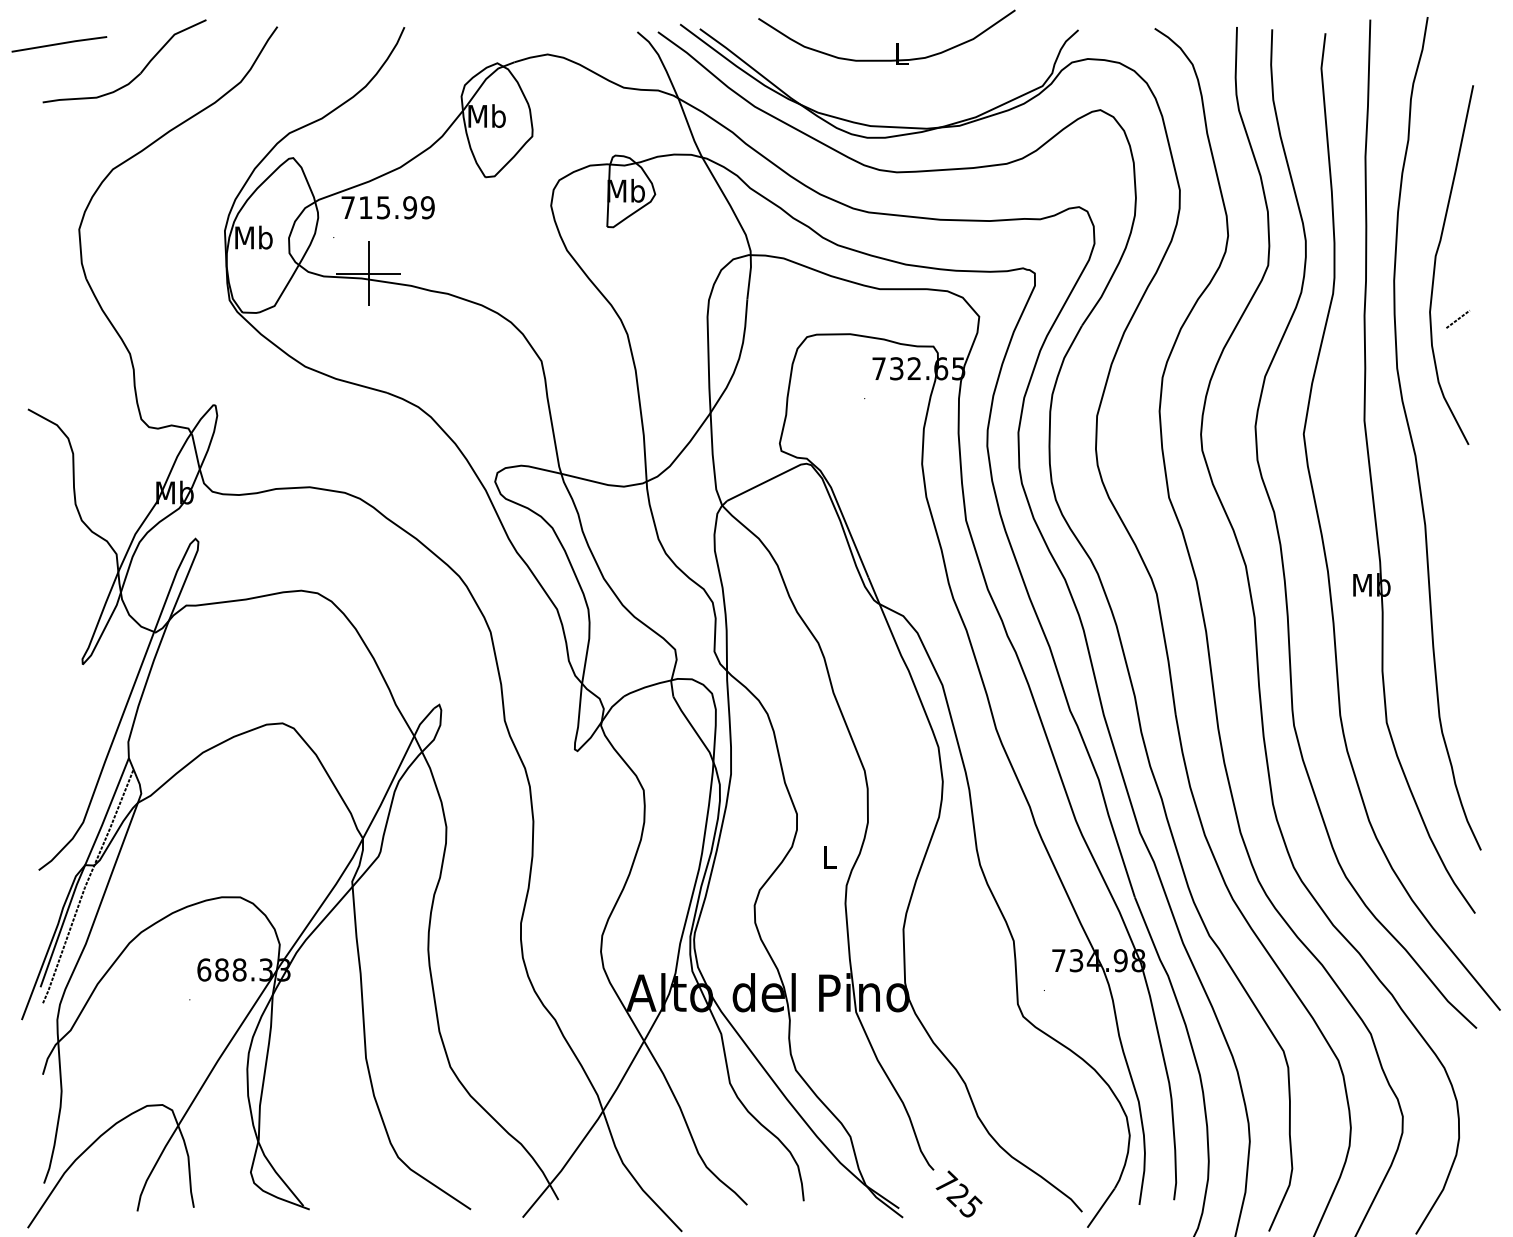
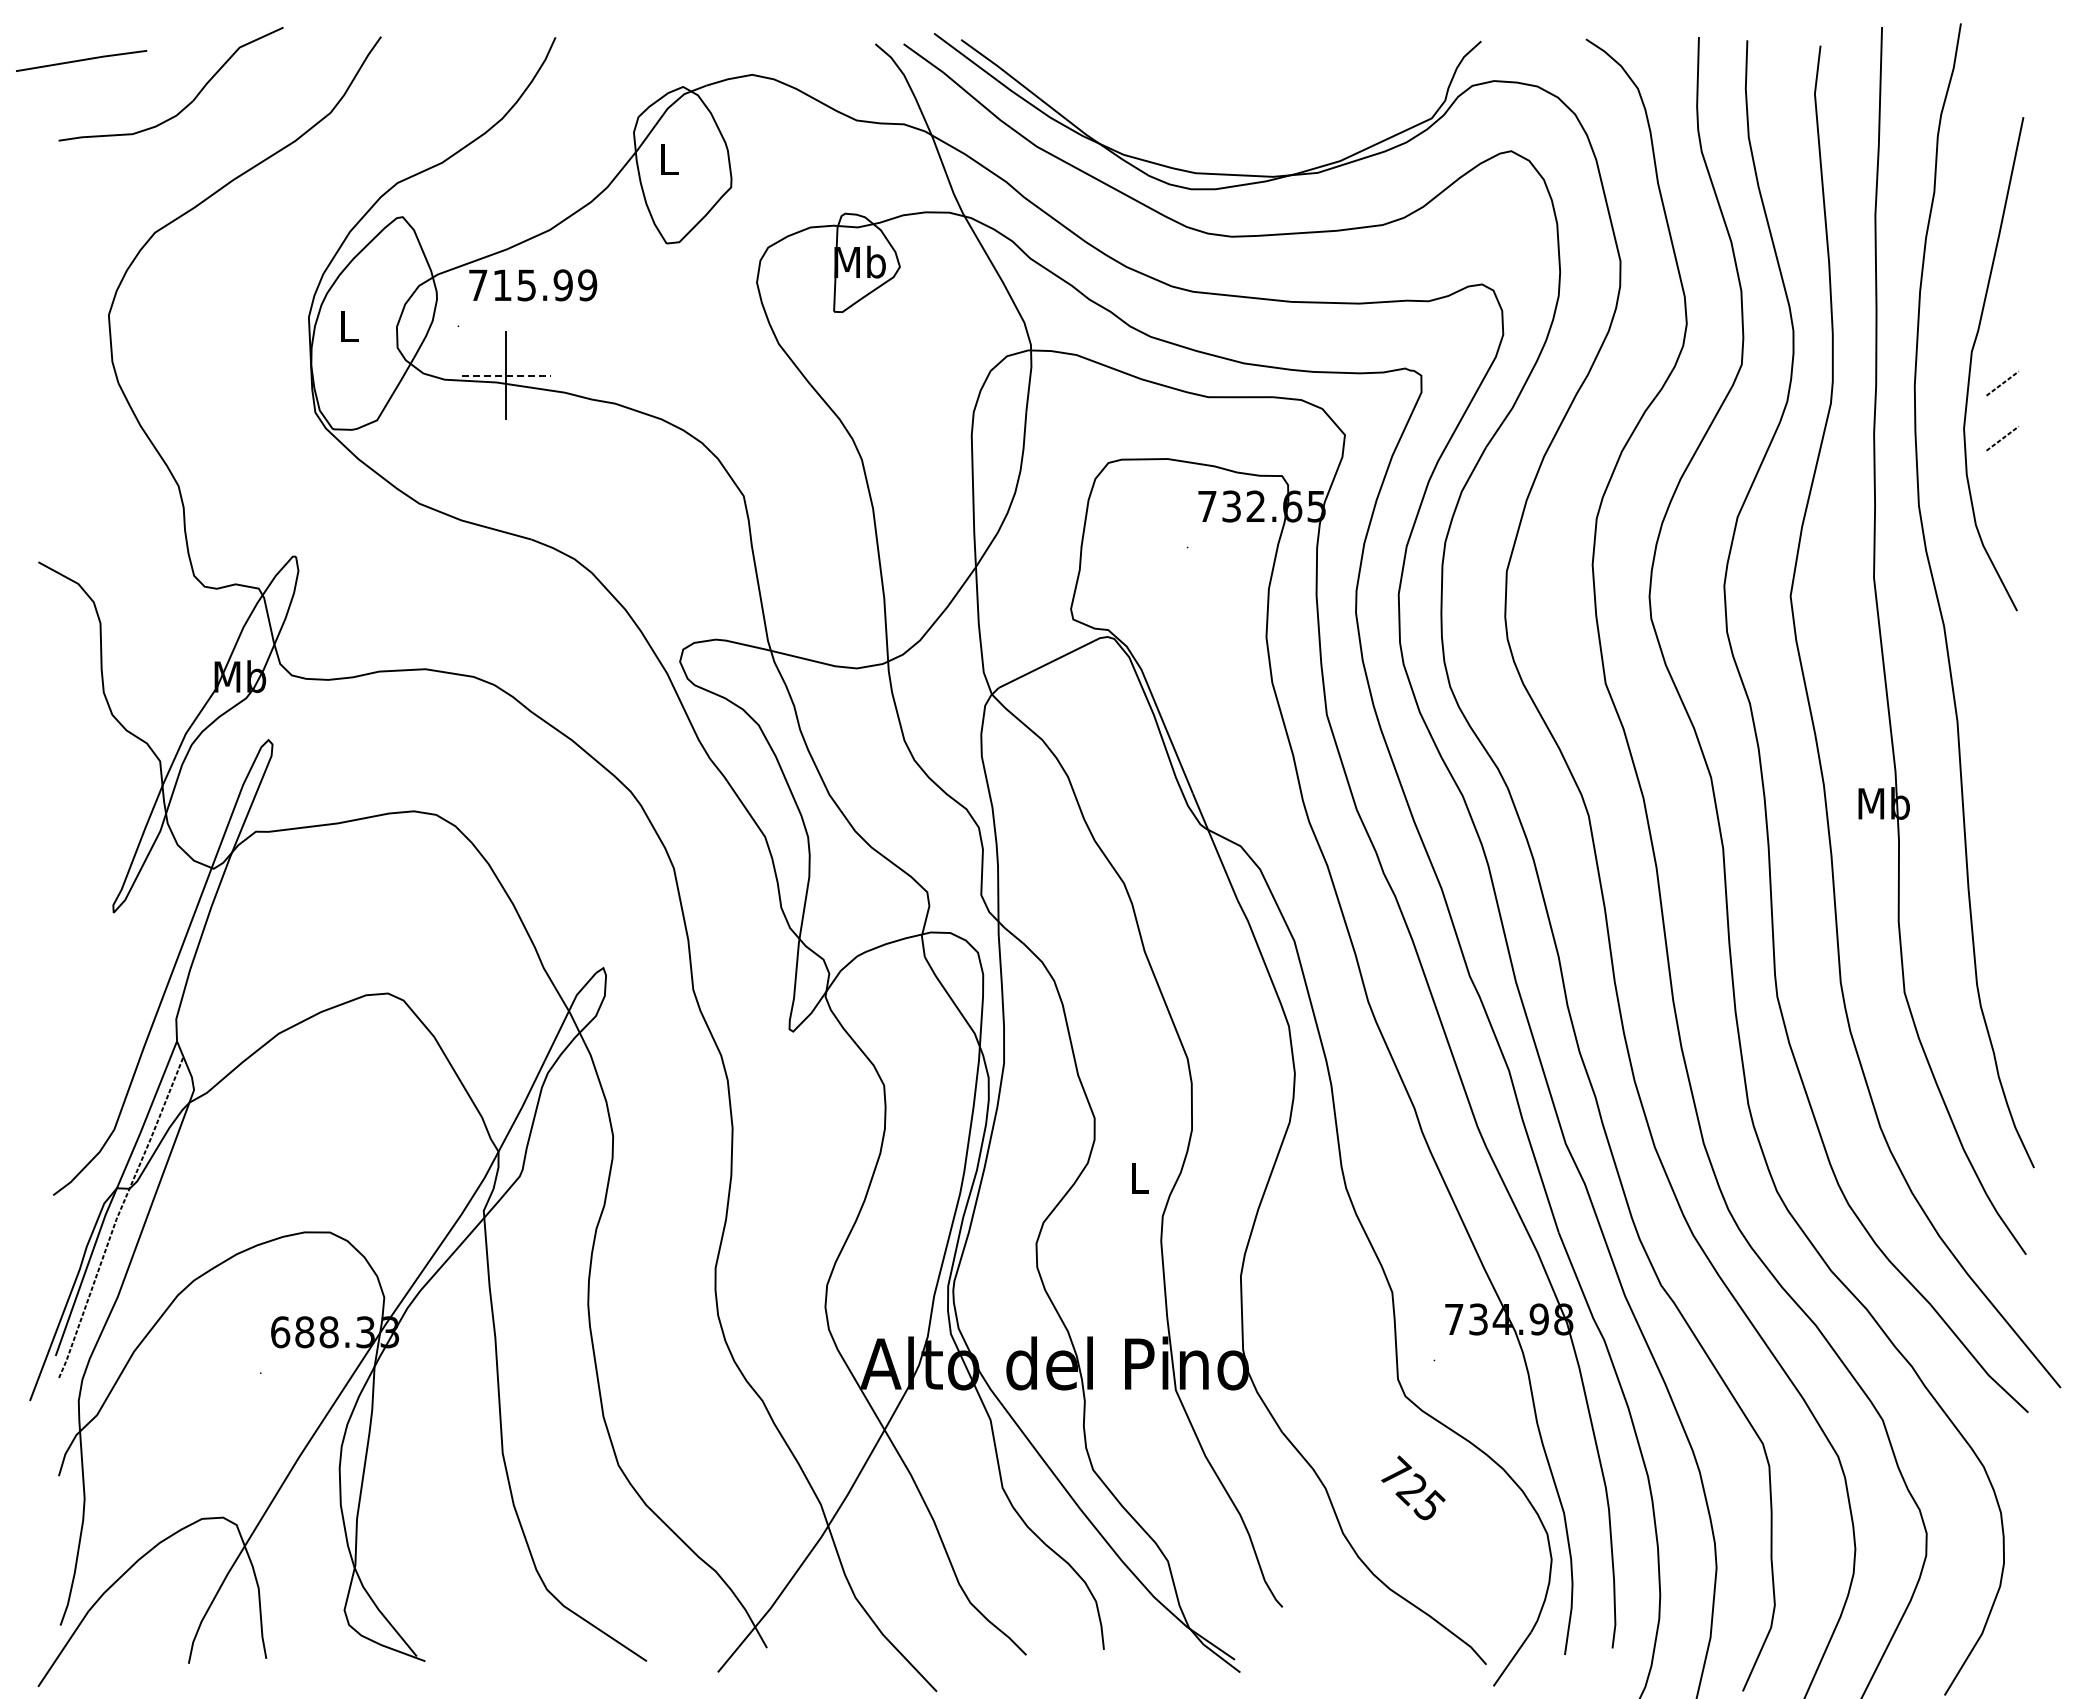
part: (896, 43) -> (1231, 59), removed
text: (486, 116) -> (668, 159), Mb -> L
text: (253, 237) -> (348, 326), Mb -> L
line: (368, 273) -> (506, 375), solid -> dashed
line: (1458, 279) -> (2002, 383), added
text: (959, 1193) -> (1413, 1487), moved

